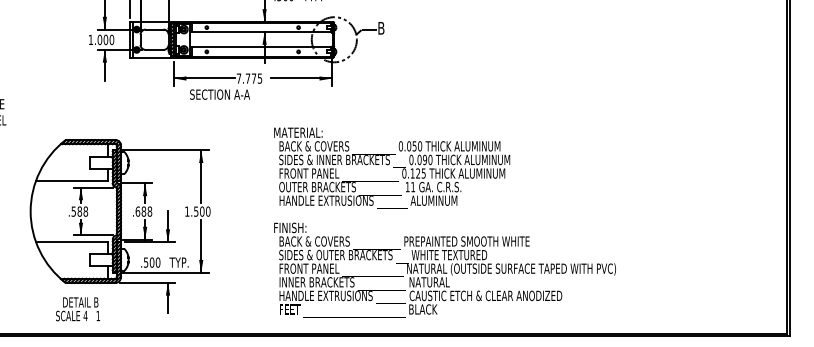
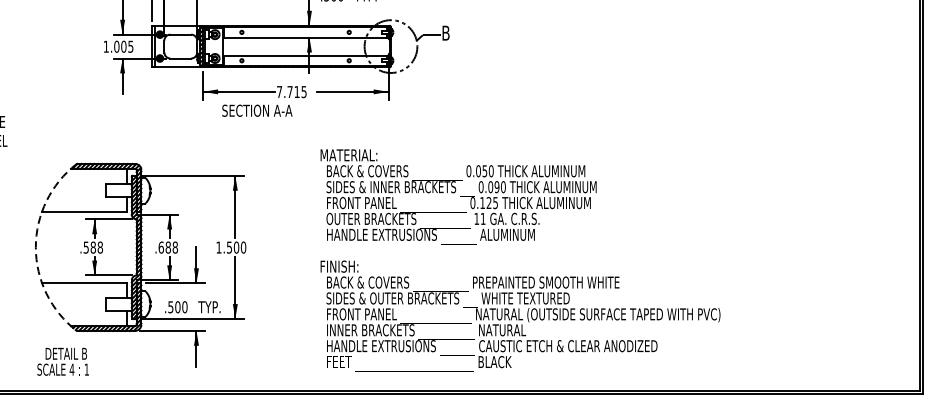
text: (111, 39) -> (130, 46), 1.000 -> 1.005
text: (253, 78) -> (296, 91), 7.775 -> 7.715
arc: (30, 211) -> (35, 247), solid -> dashed
text: (77, 309) -> (62, 362), moved

